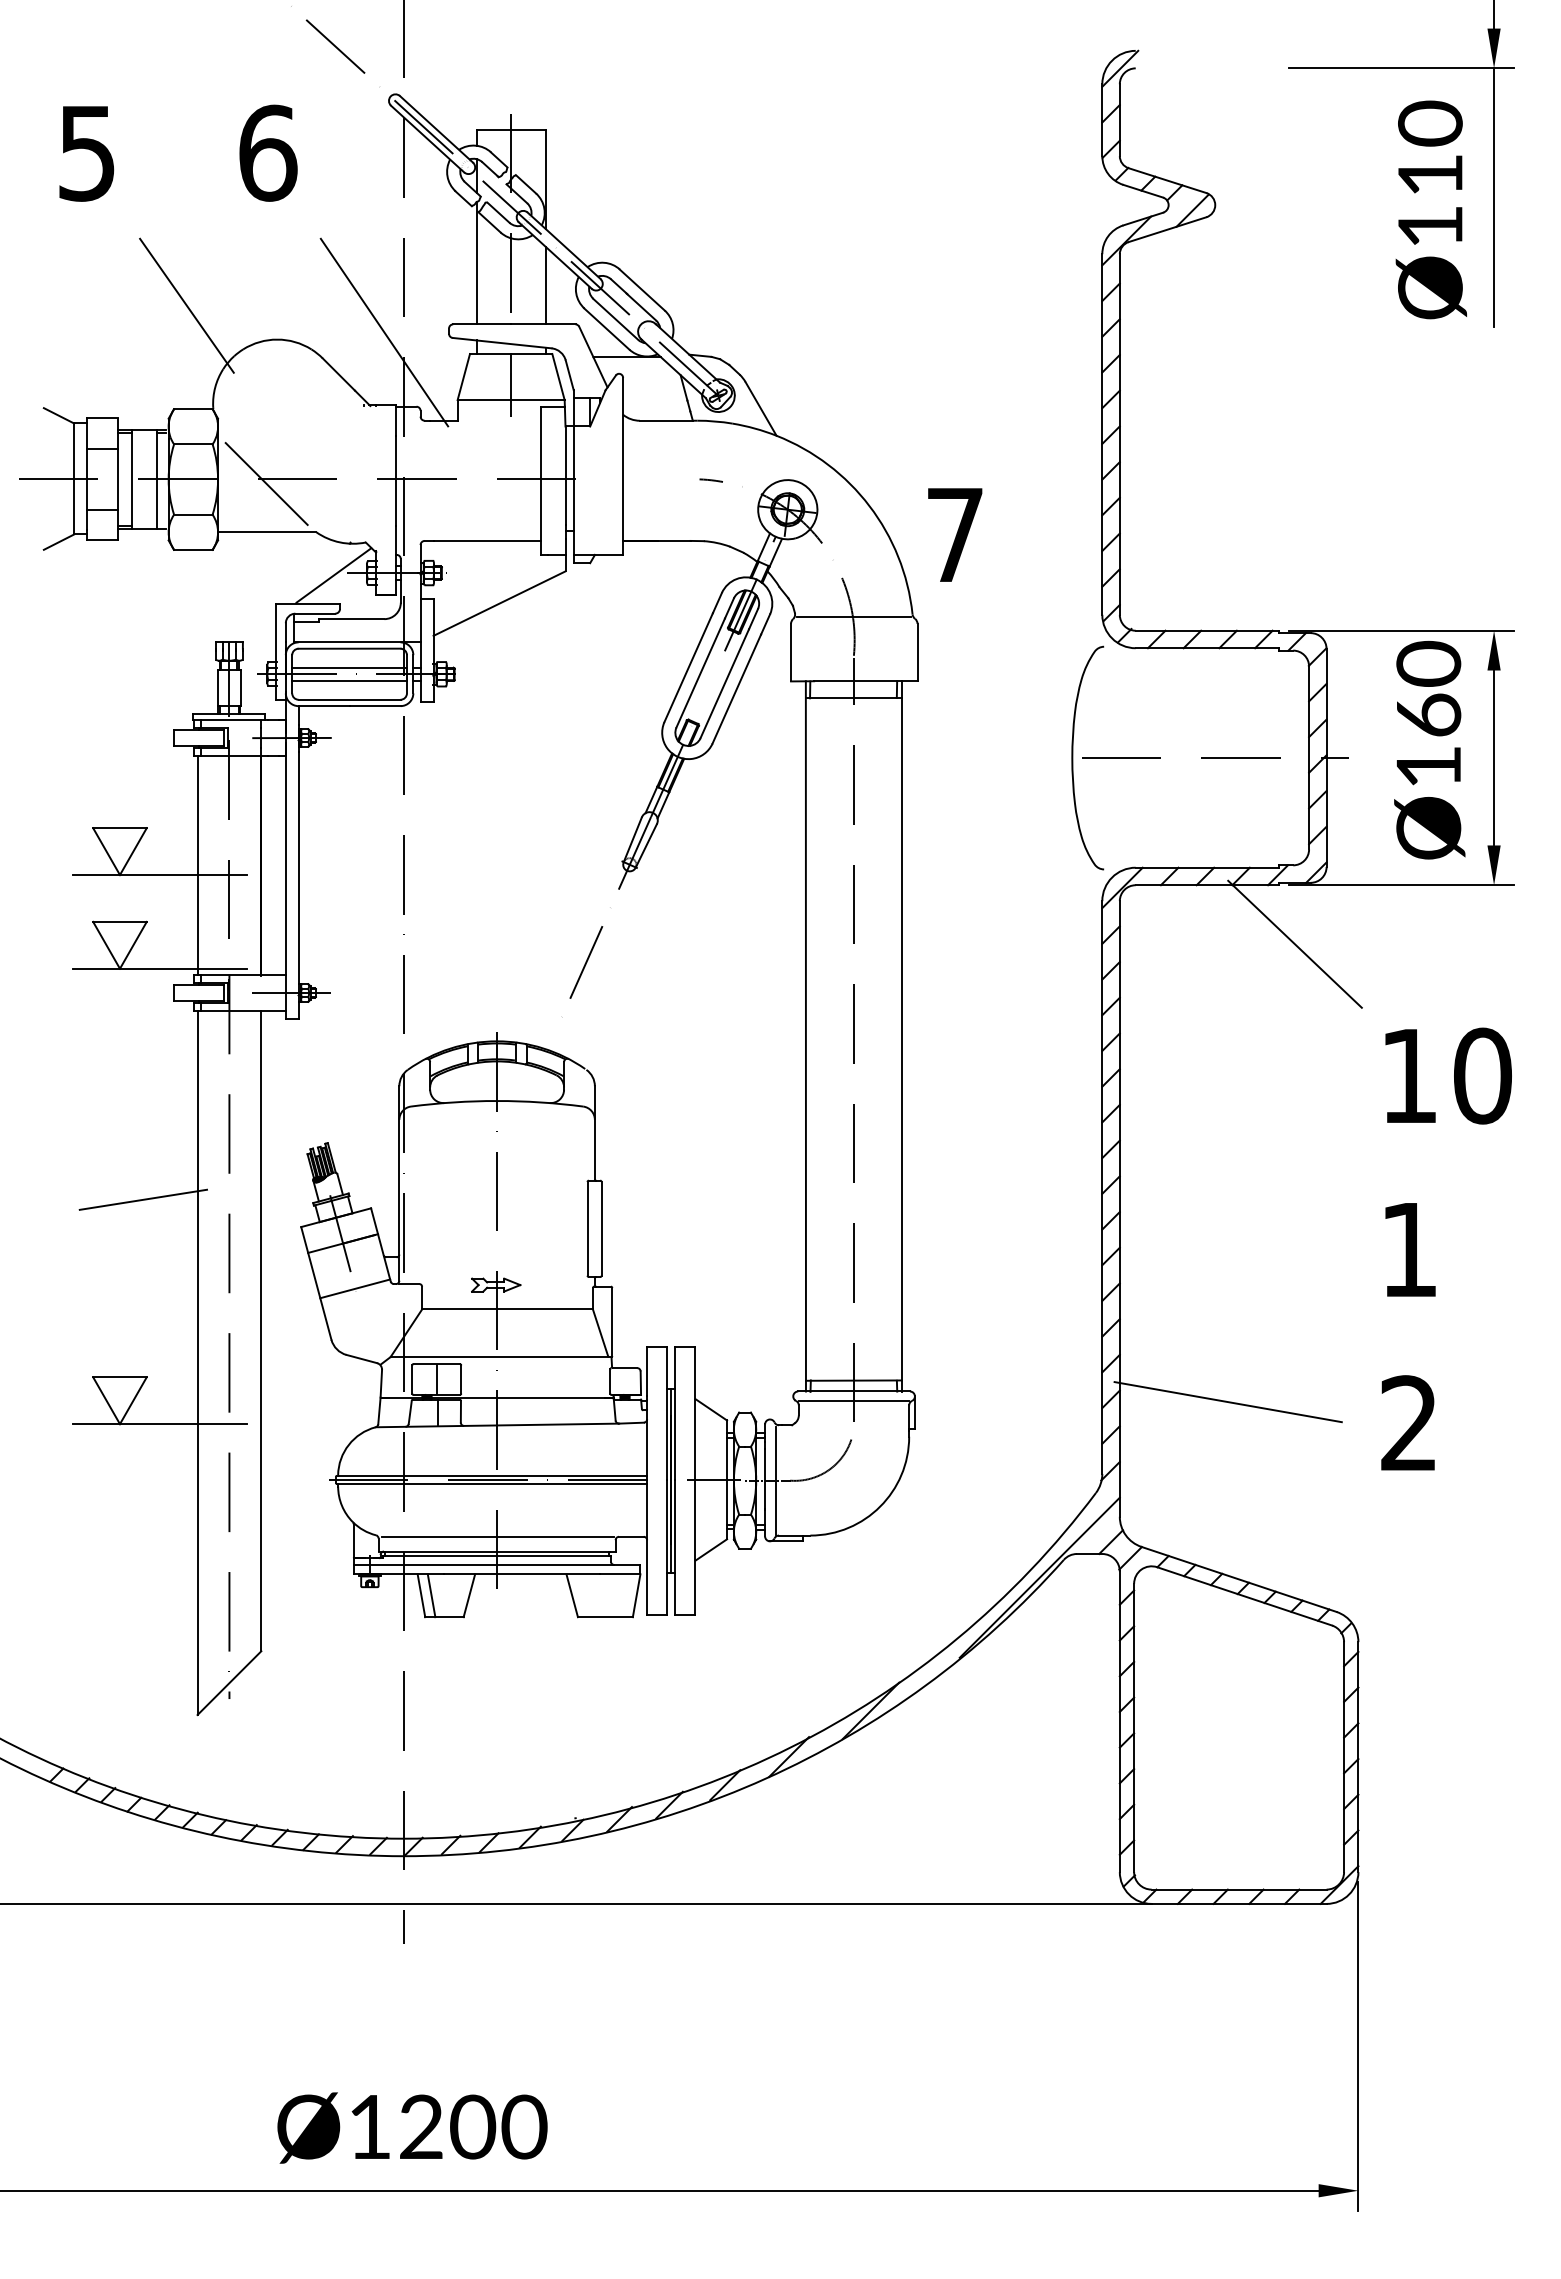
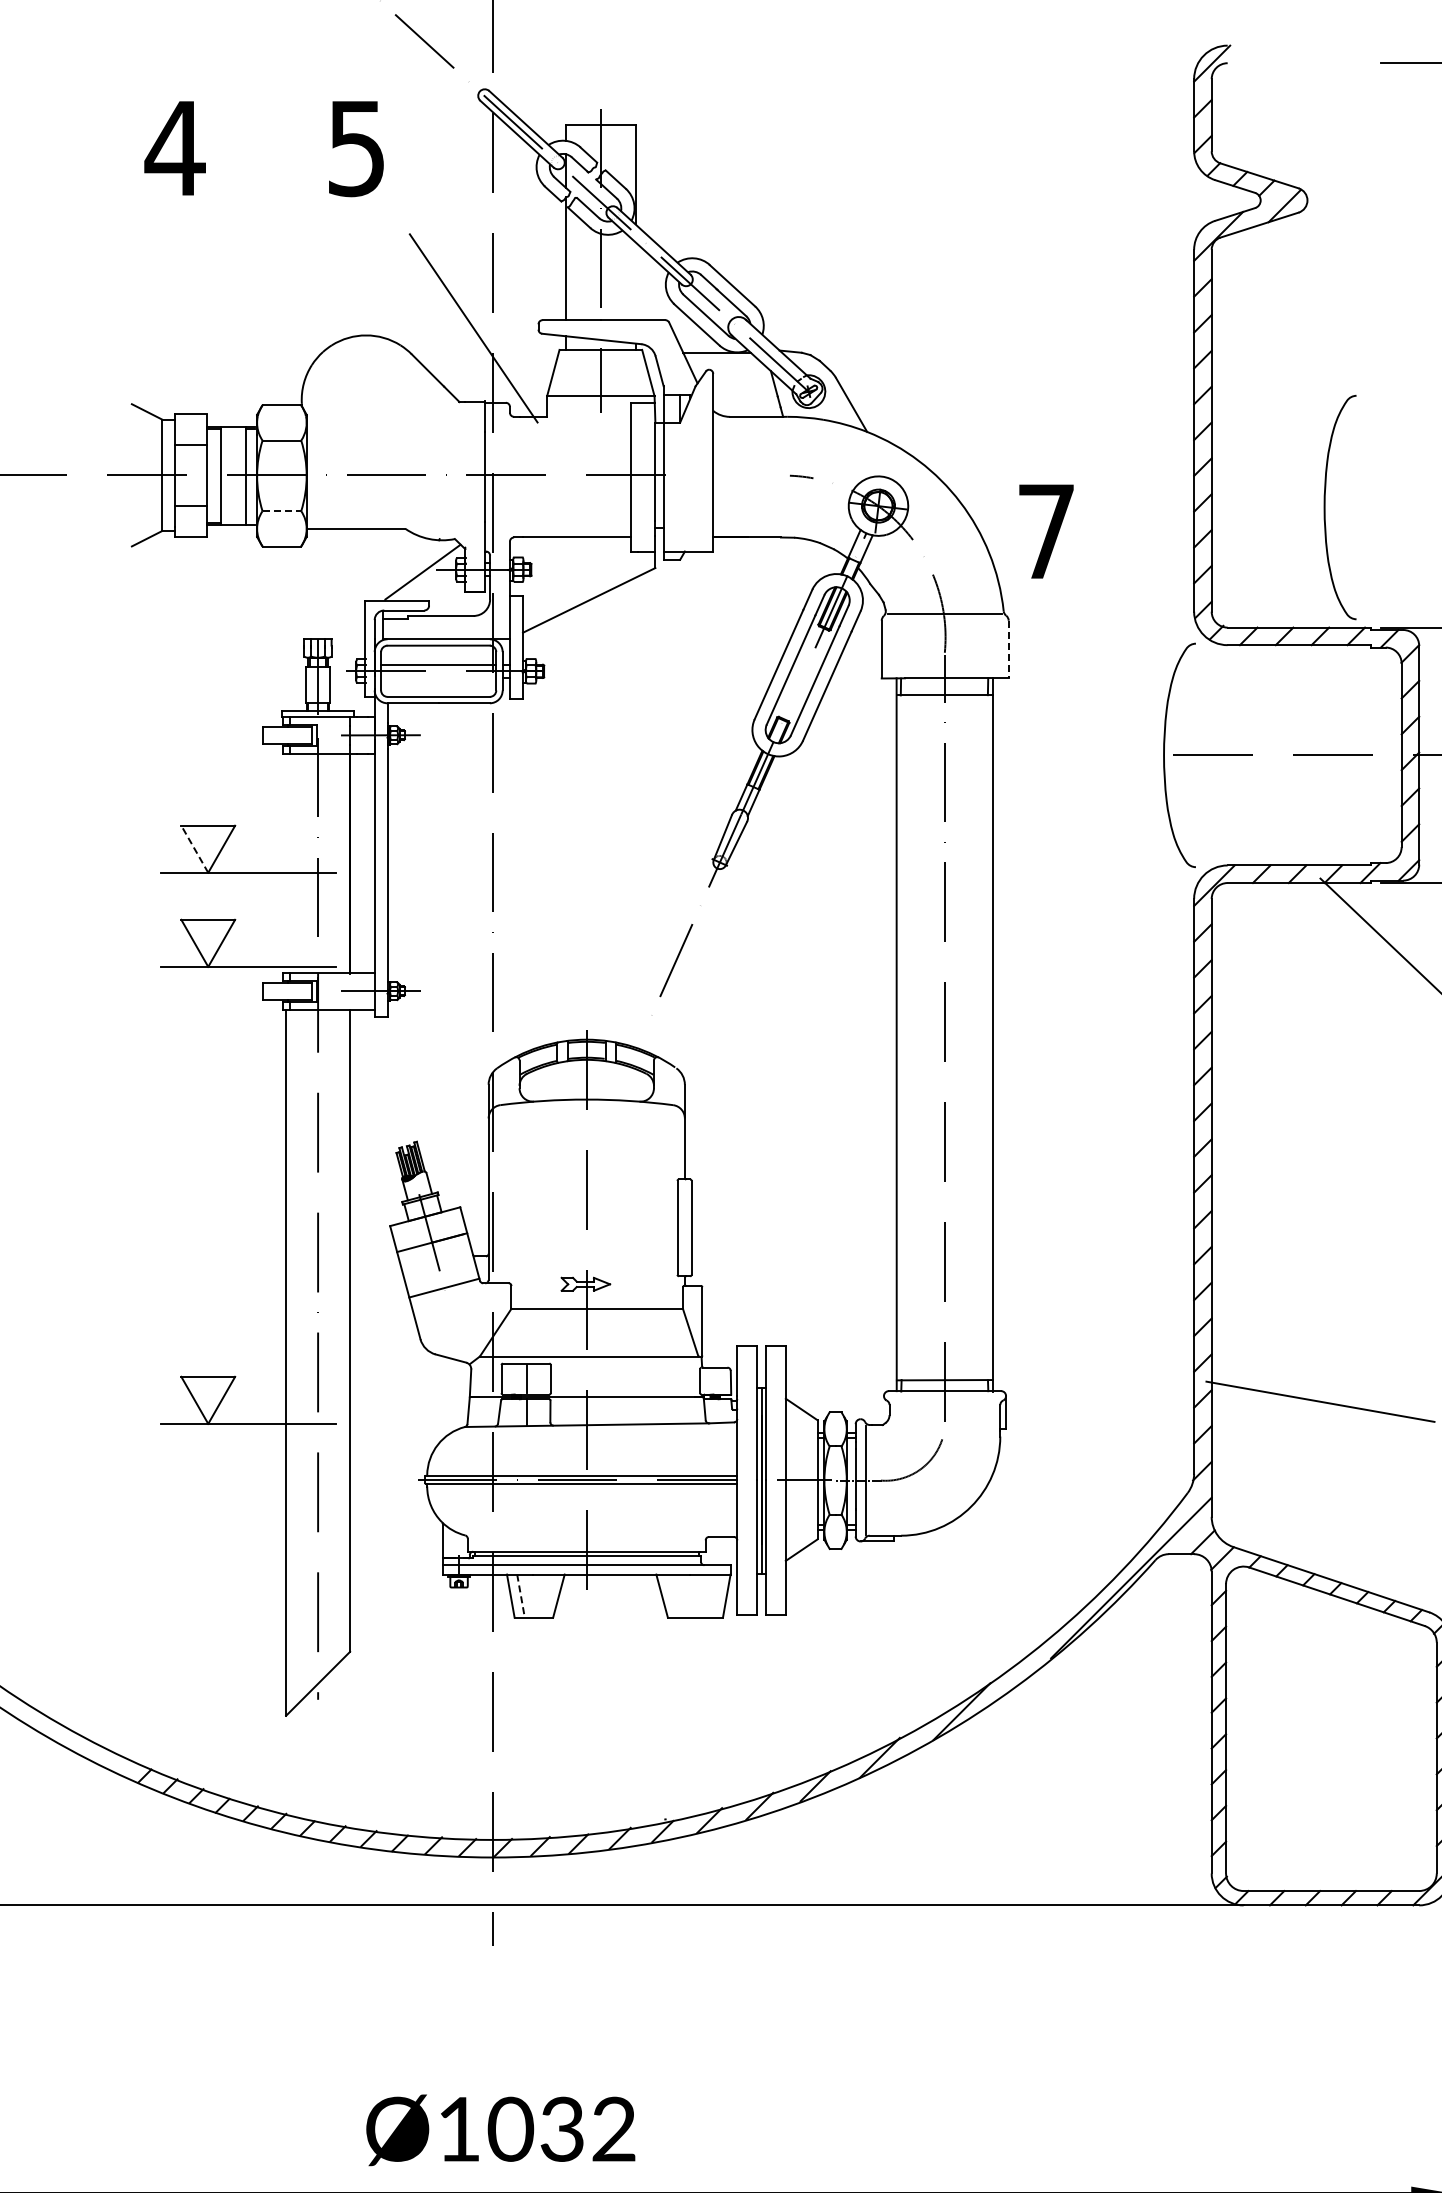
text: (268, 152) -> (357, 147), 6 -> 5
text: (86, 153) -> (174, 148), 5 -> 4
line: (545, 285) -> (635, 281), removed
line: (186, 305) -> (275, 301), removed
line: (266, 483) -> (355, 479), removed
curve: (1233, 510) -> (1325, 506), added
line: (193, 514) -> (282, 510), solid -> dashed
line: (917, 652) -> (1008, 649), solid -> dashed
line: (349, 680) -> (438, 677), removed
line: (106, 851) -> (194, 849), solid -> dashed
line: (197, 865) -> (286, 863), removed
line: (143, 1199) -> (231, 1198), removed
line: (853, 1401) -> (944, 1401), removed
line: (497, 1536) -> (587, 1536), removed
line: (431, 1595) -> (520, 1595), solid -> dashed
text: (472, 2126) -> (562, 2128), Ø1200 -> Ø1032

